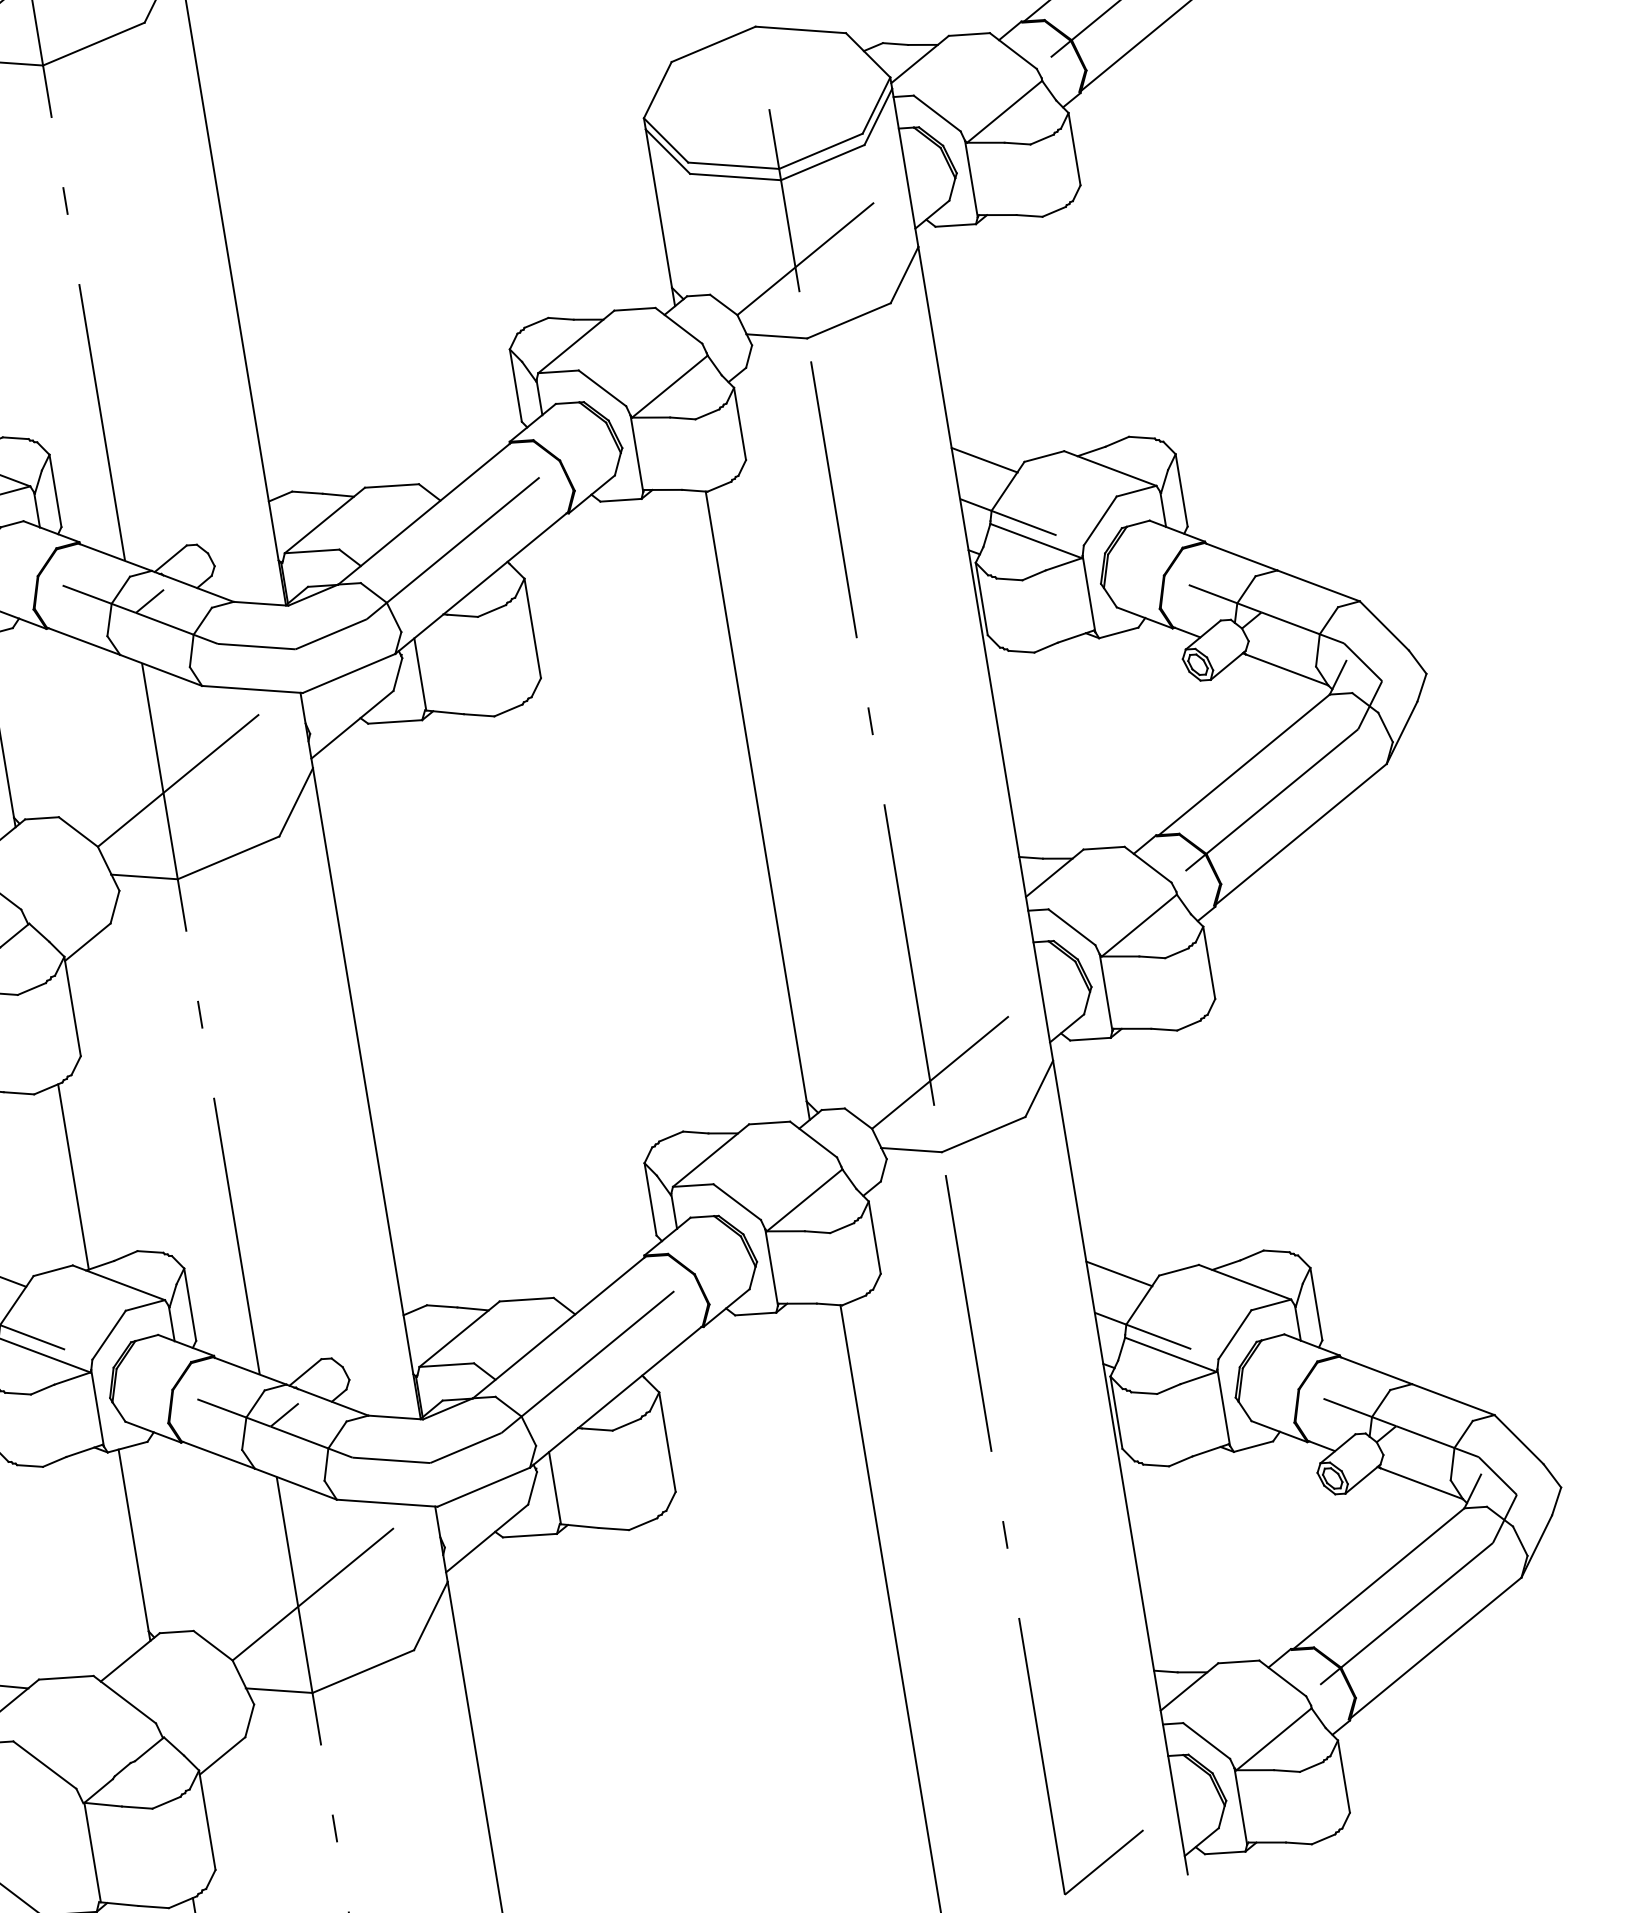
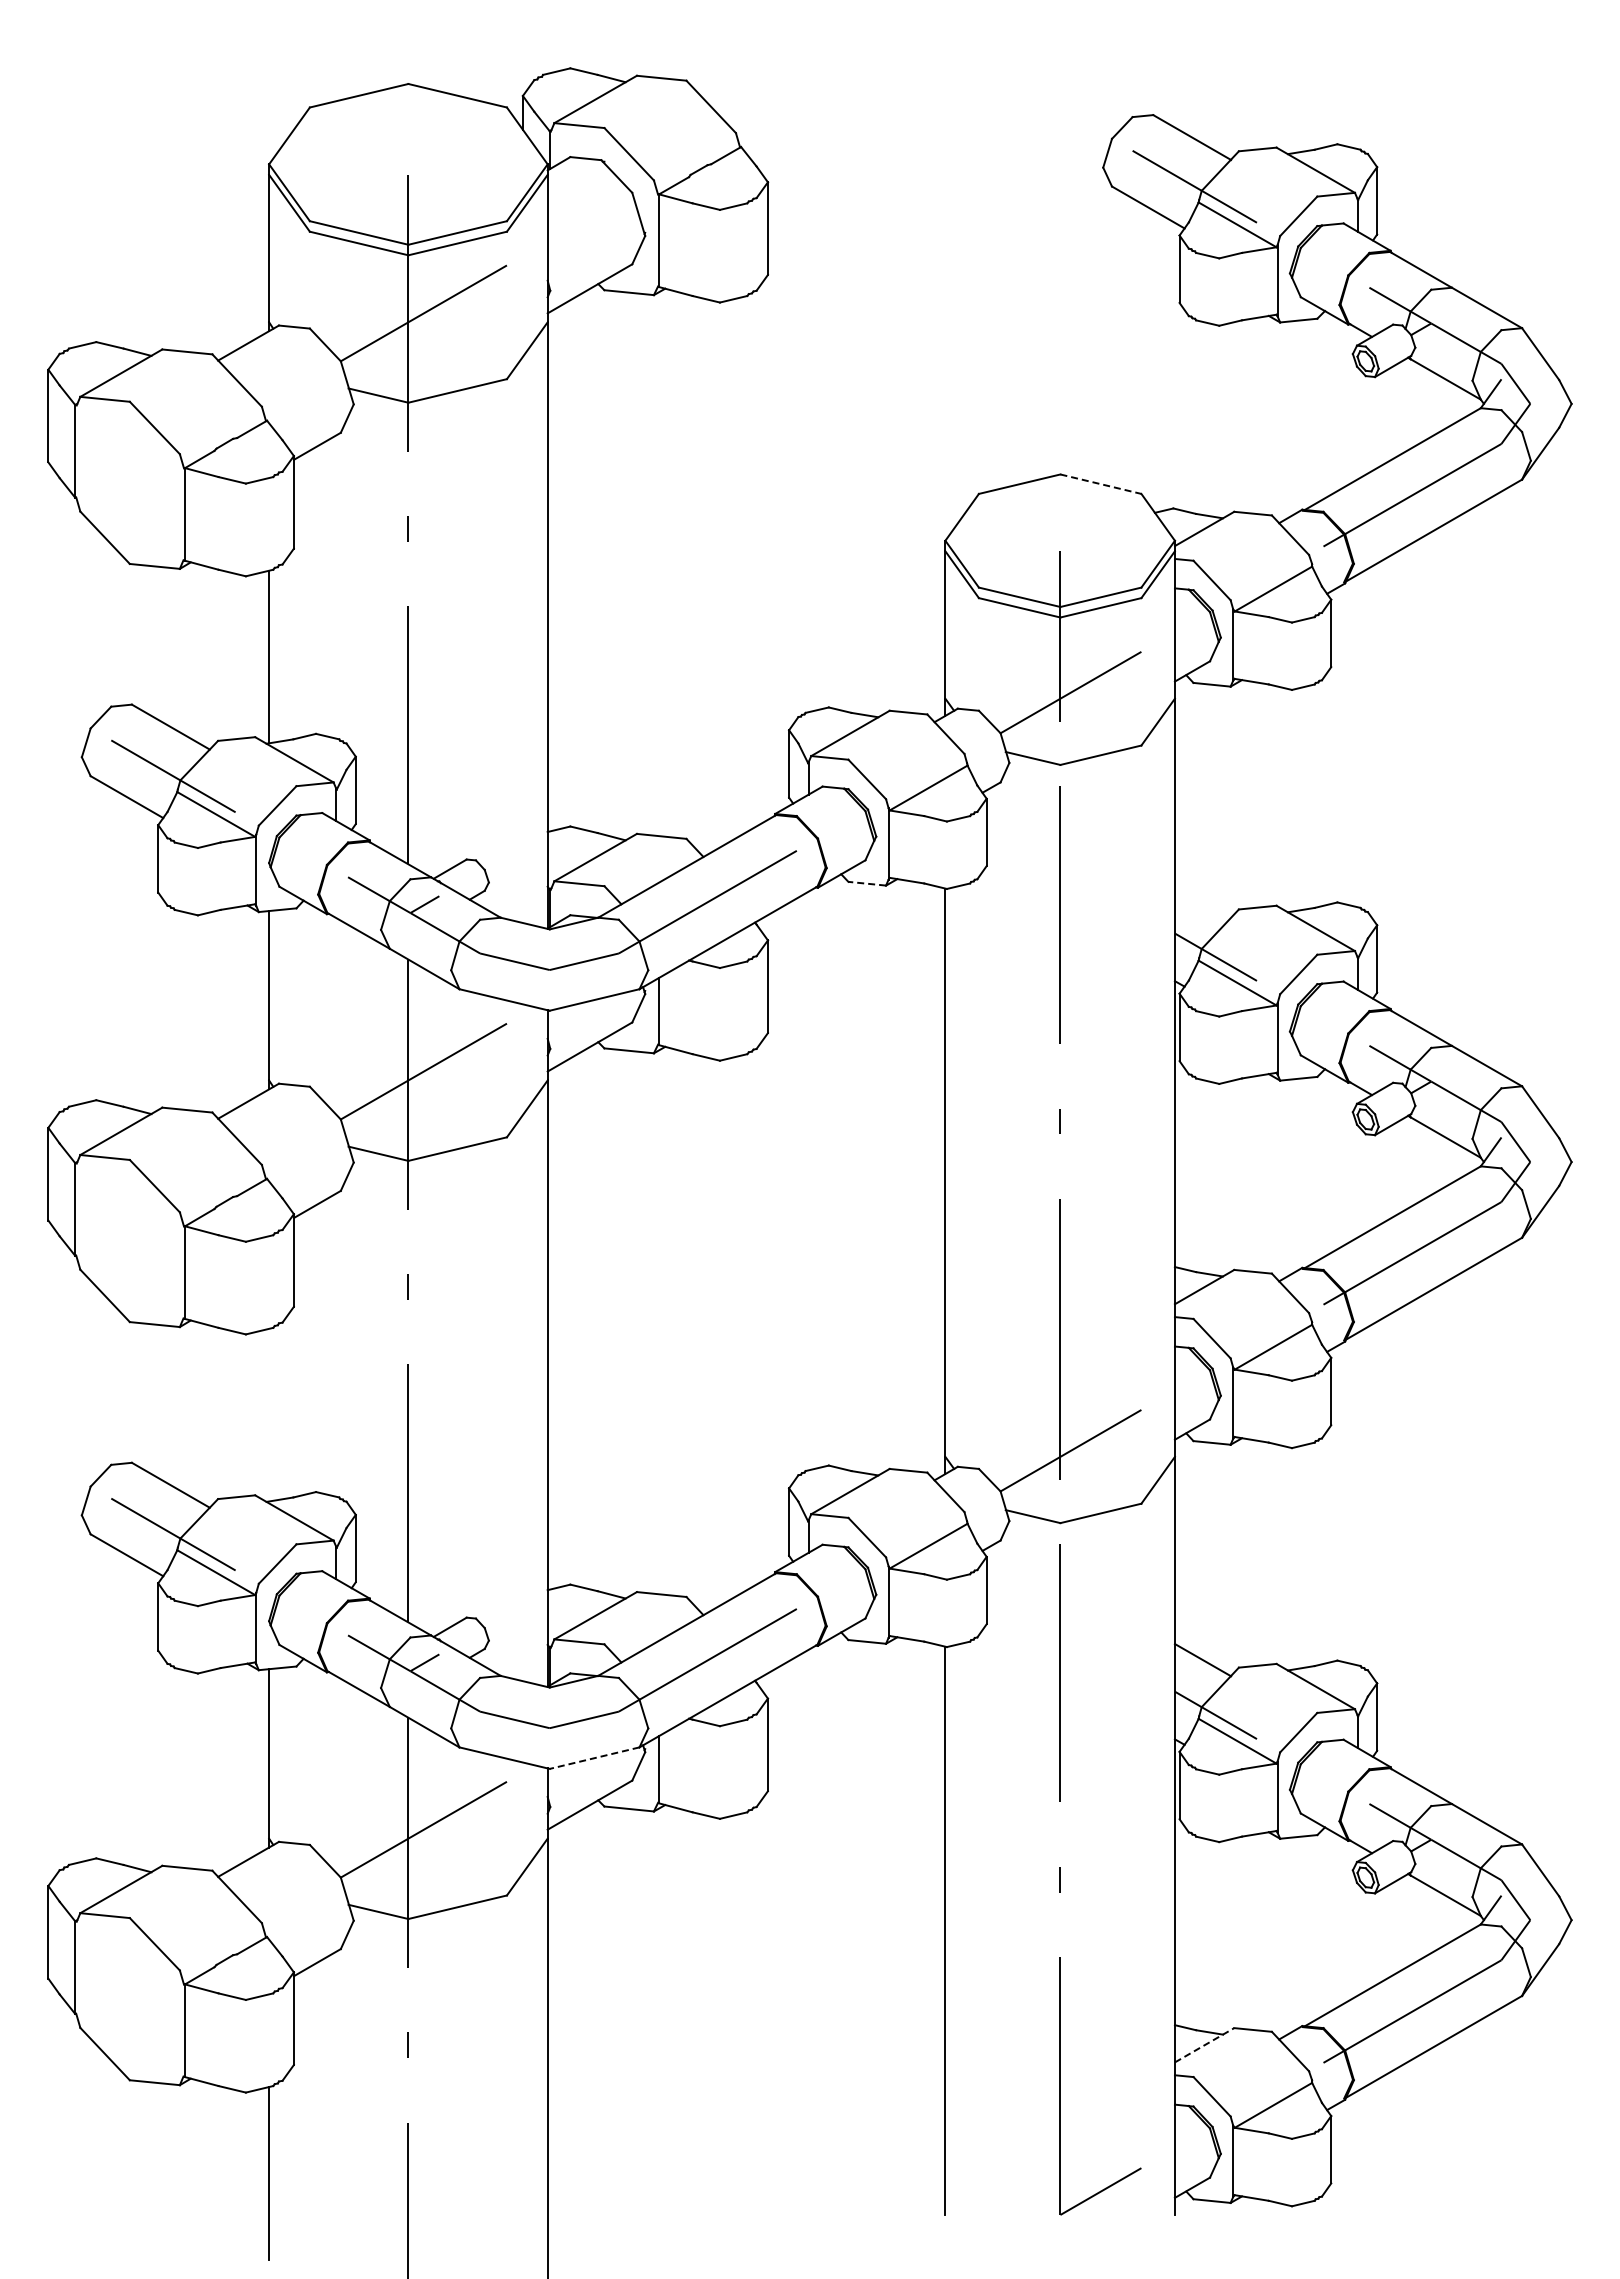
line: (800, 30) -> (1100, 484), solid -> dashed
line: (983, 459) -> (1202, 901), removed
line: (621, 499) -> (867, 883), solid -> dashed
line: (73, 1176) -> (269, 1414), removed
line: (483, 1487) -> (594, 1758), solid -> dashed
line: (1190, 1687) -> (1205, 2045), solid -> dashed

